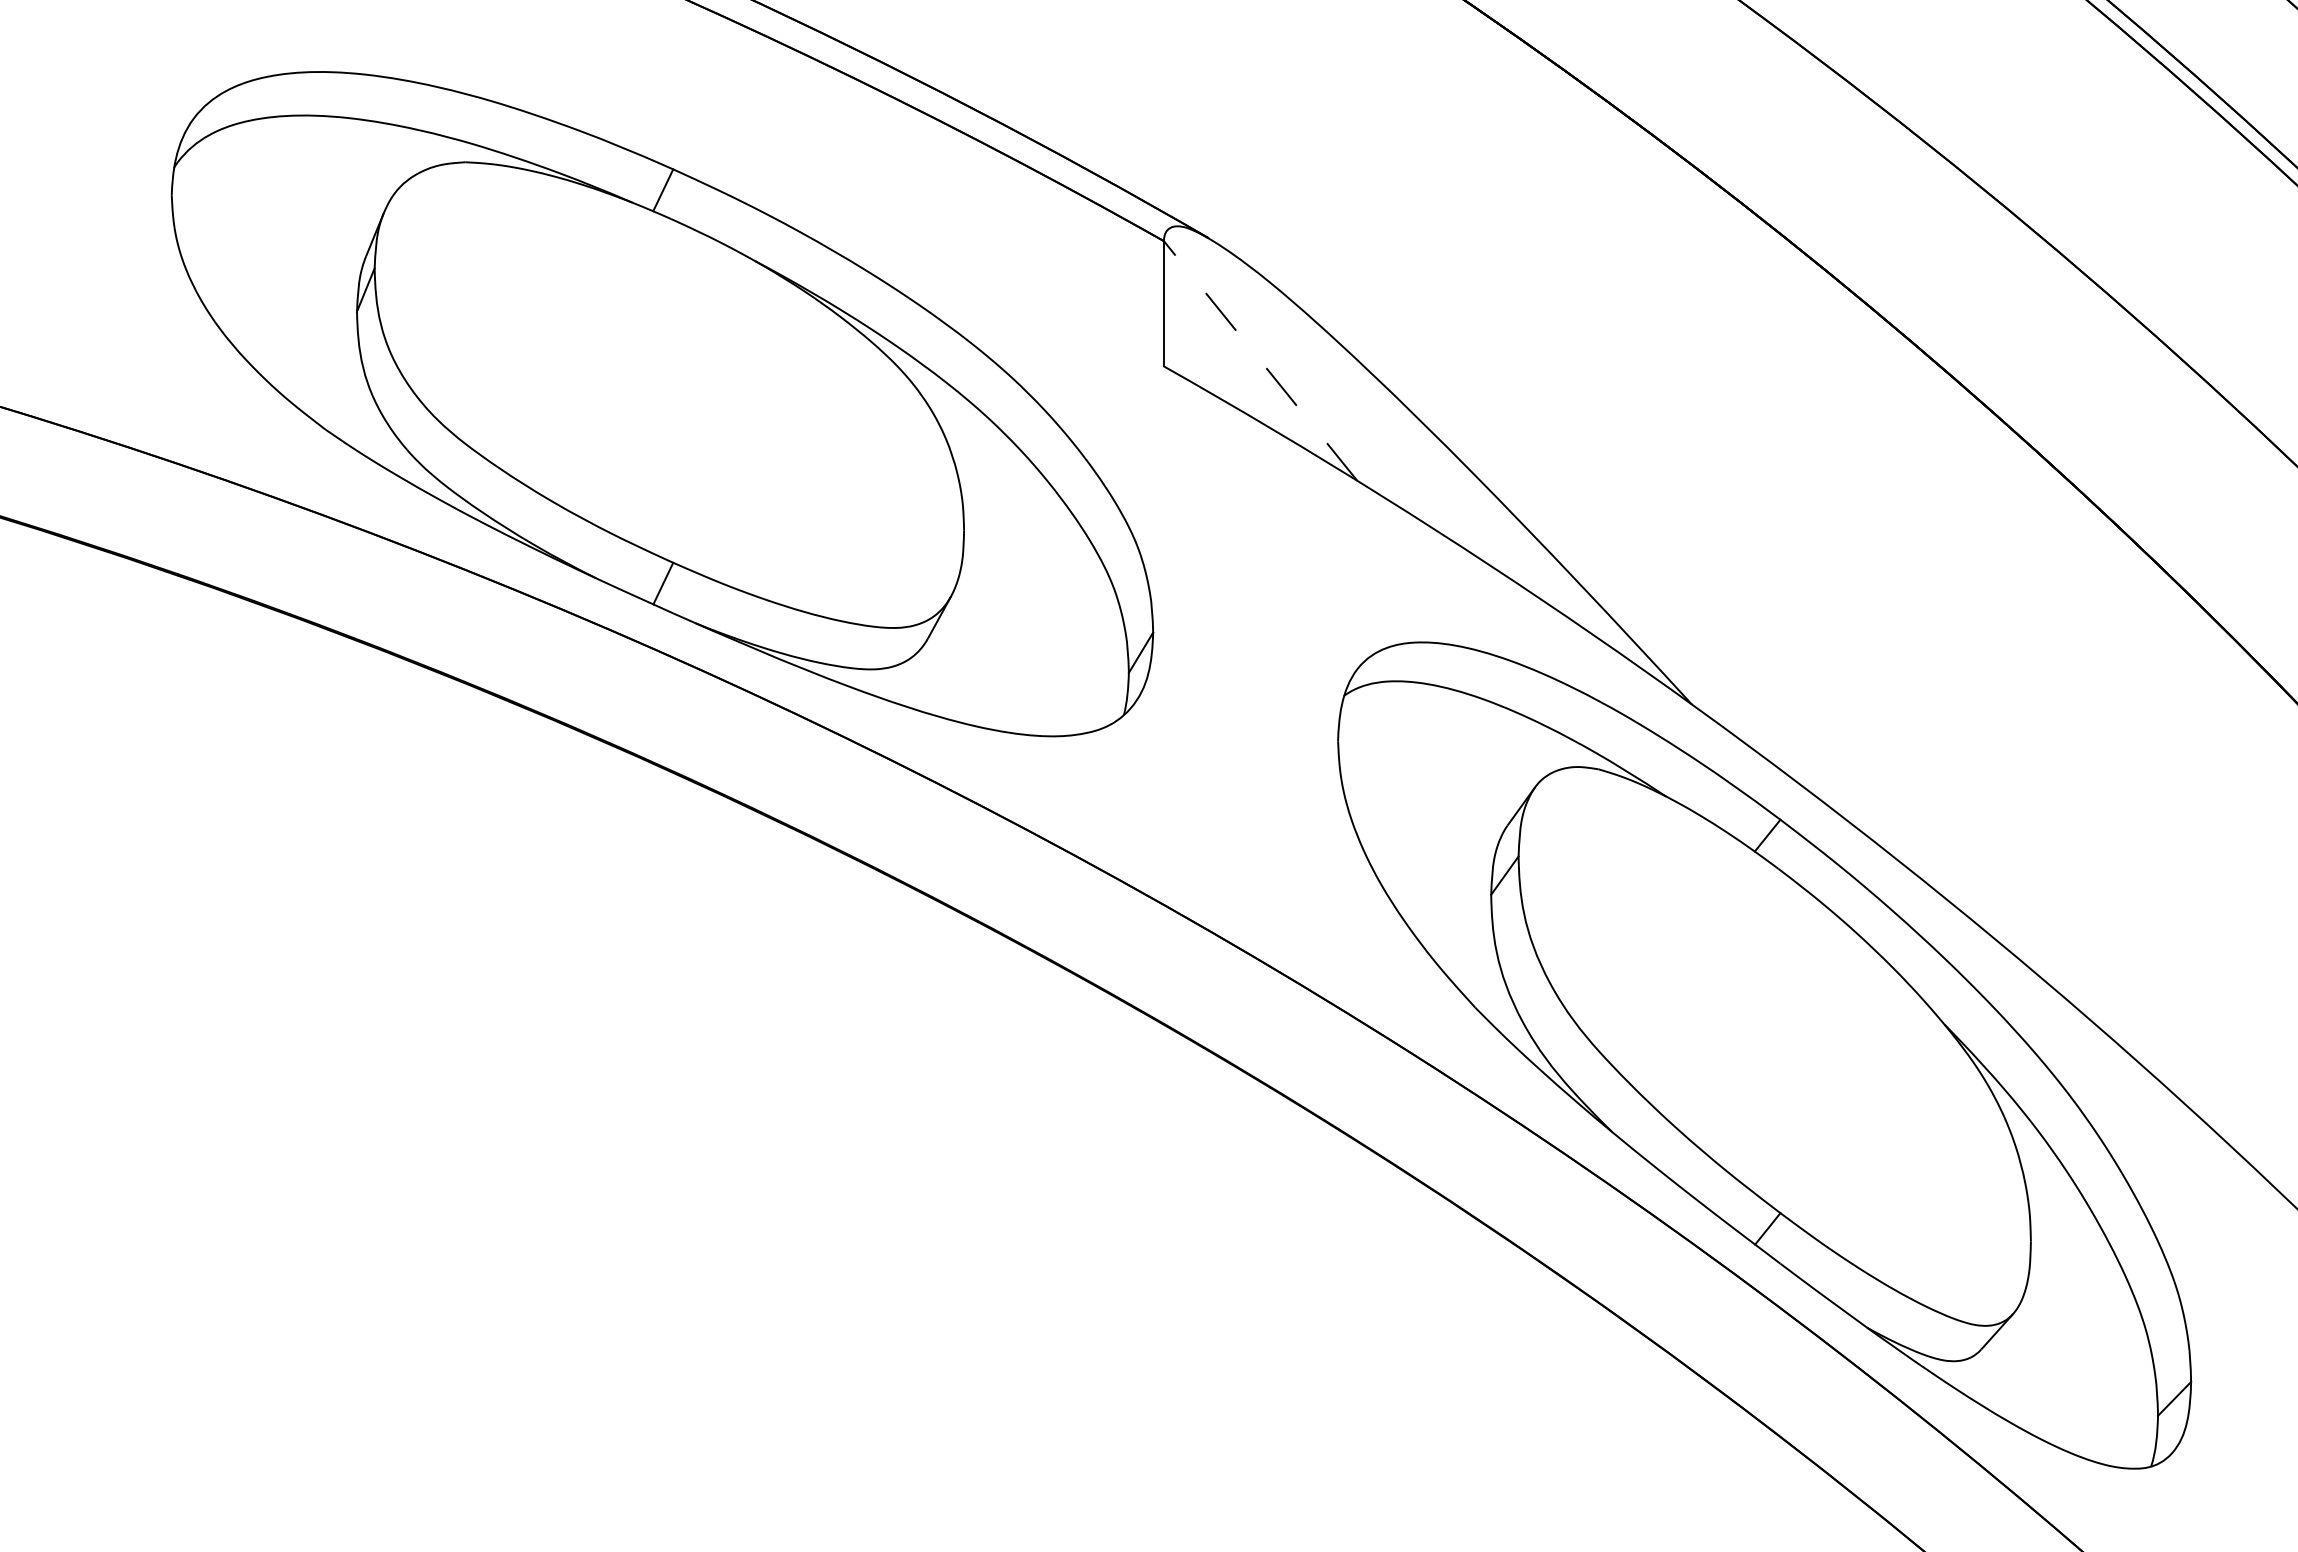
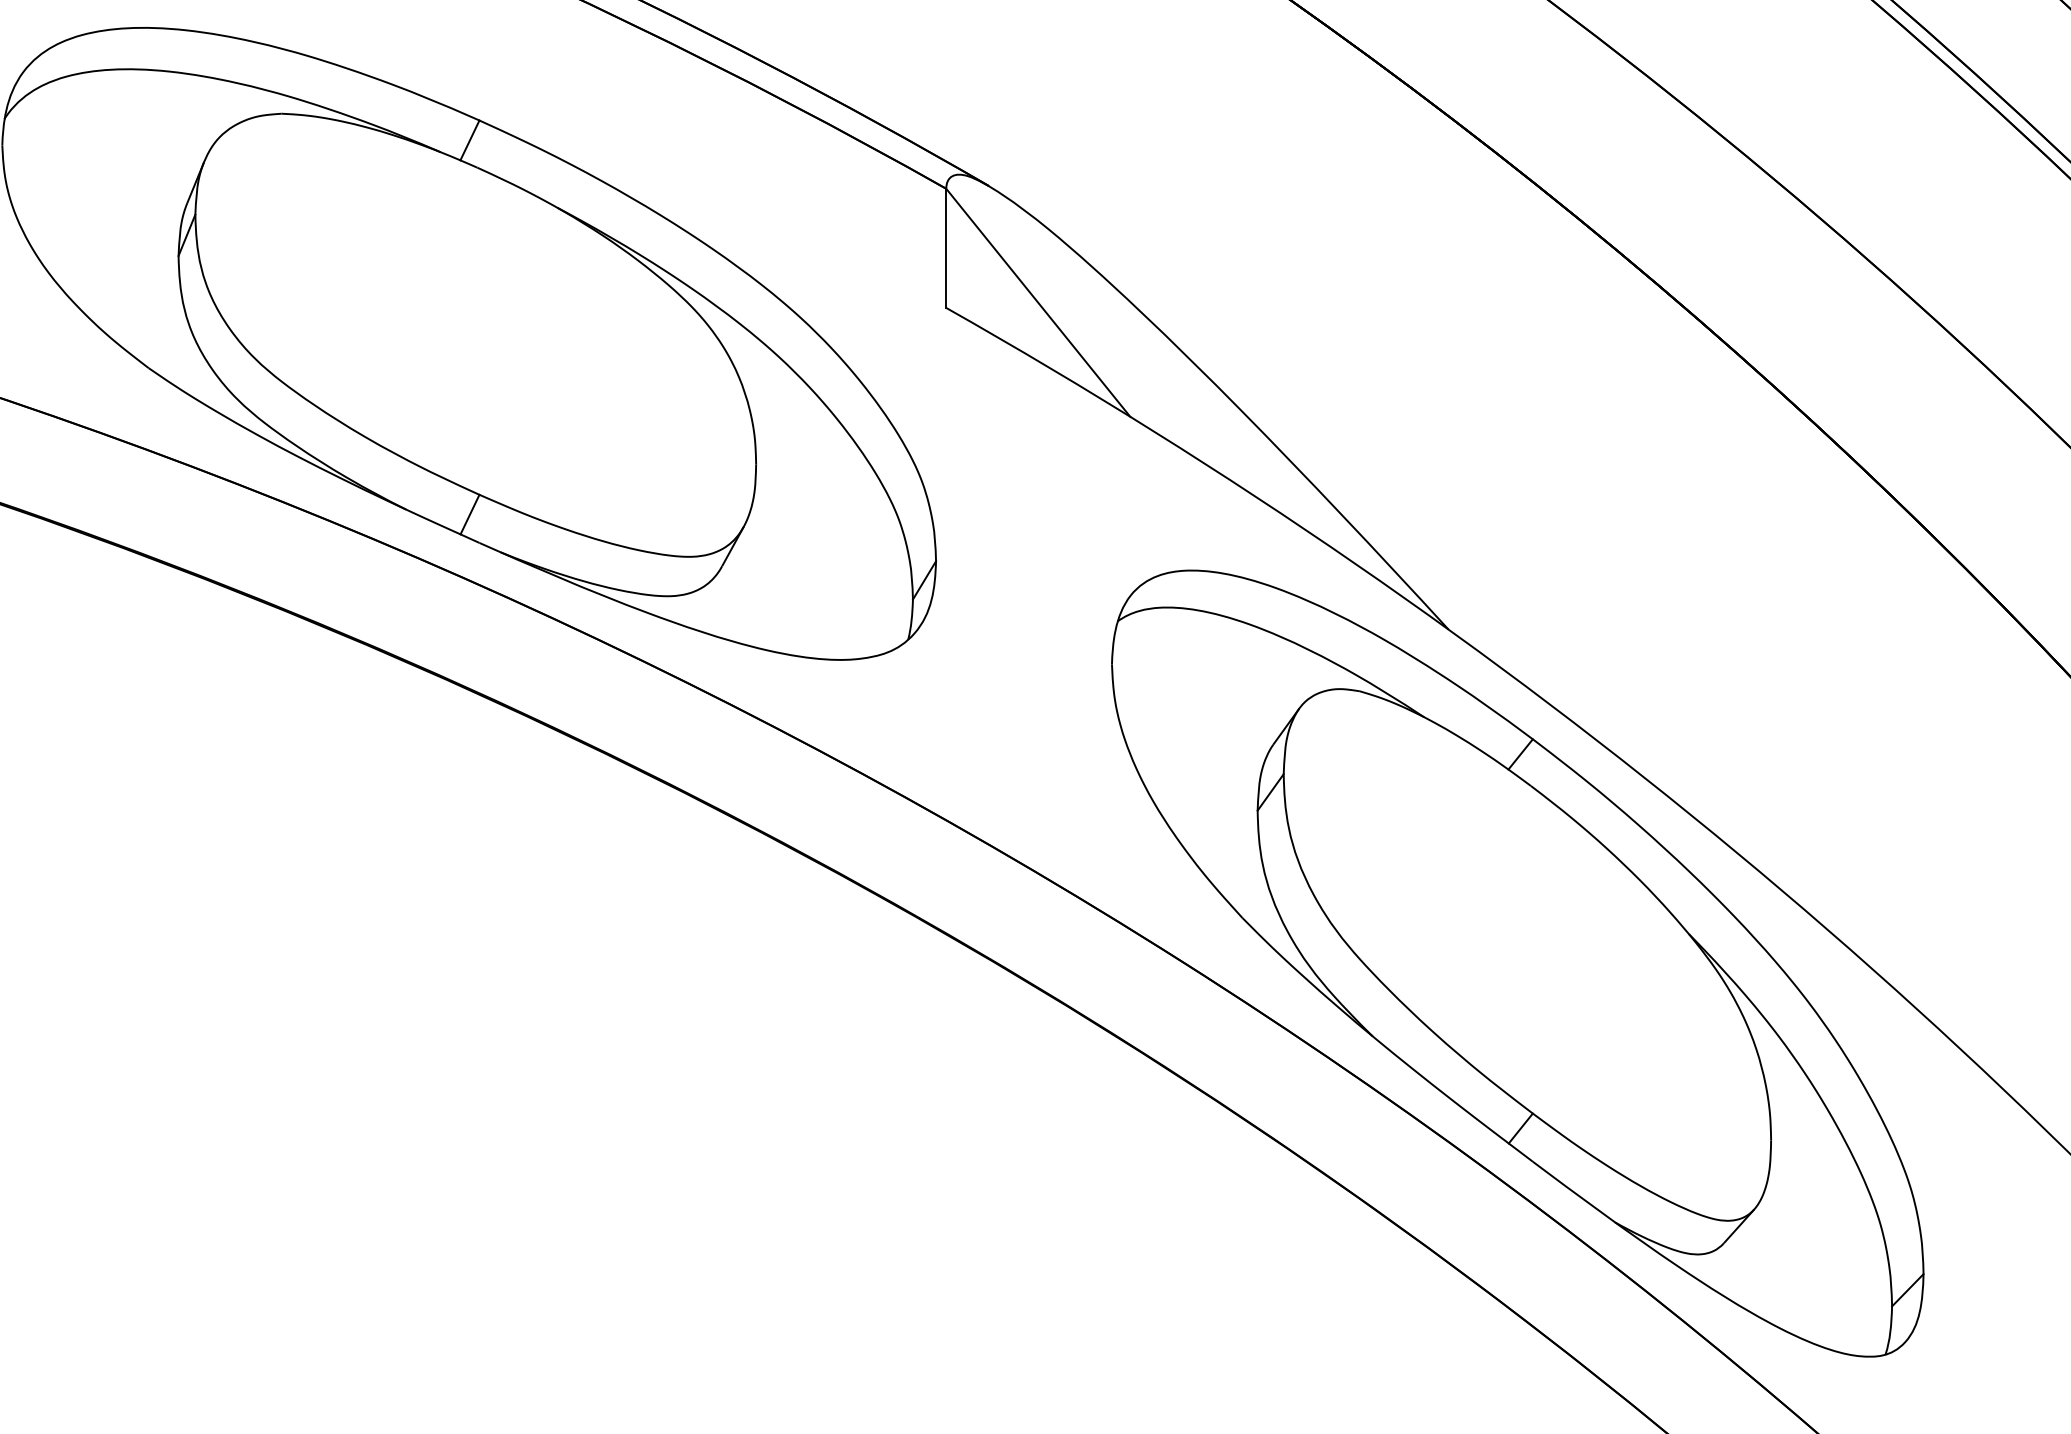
line: (1260, 361) -> (1038, 303), dashed -> solid

